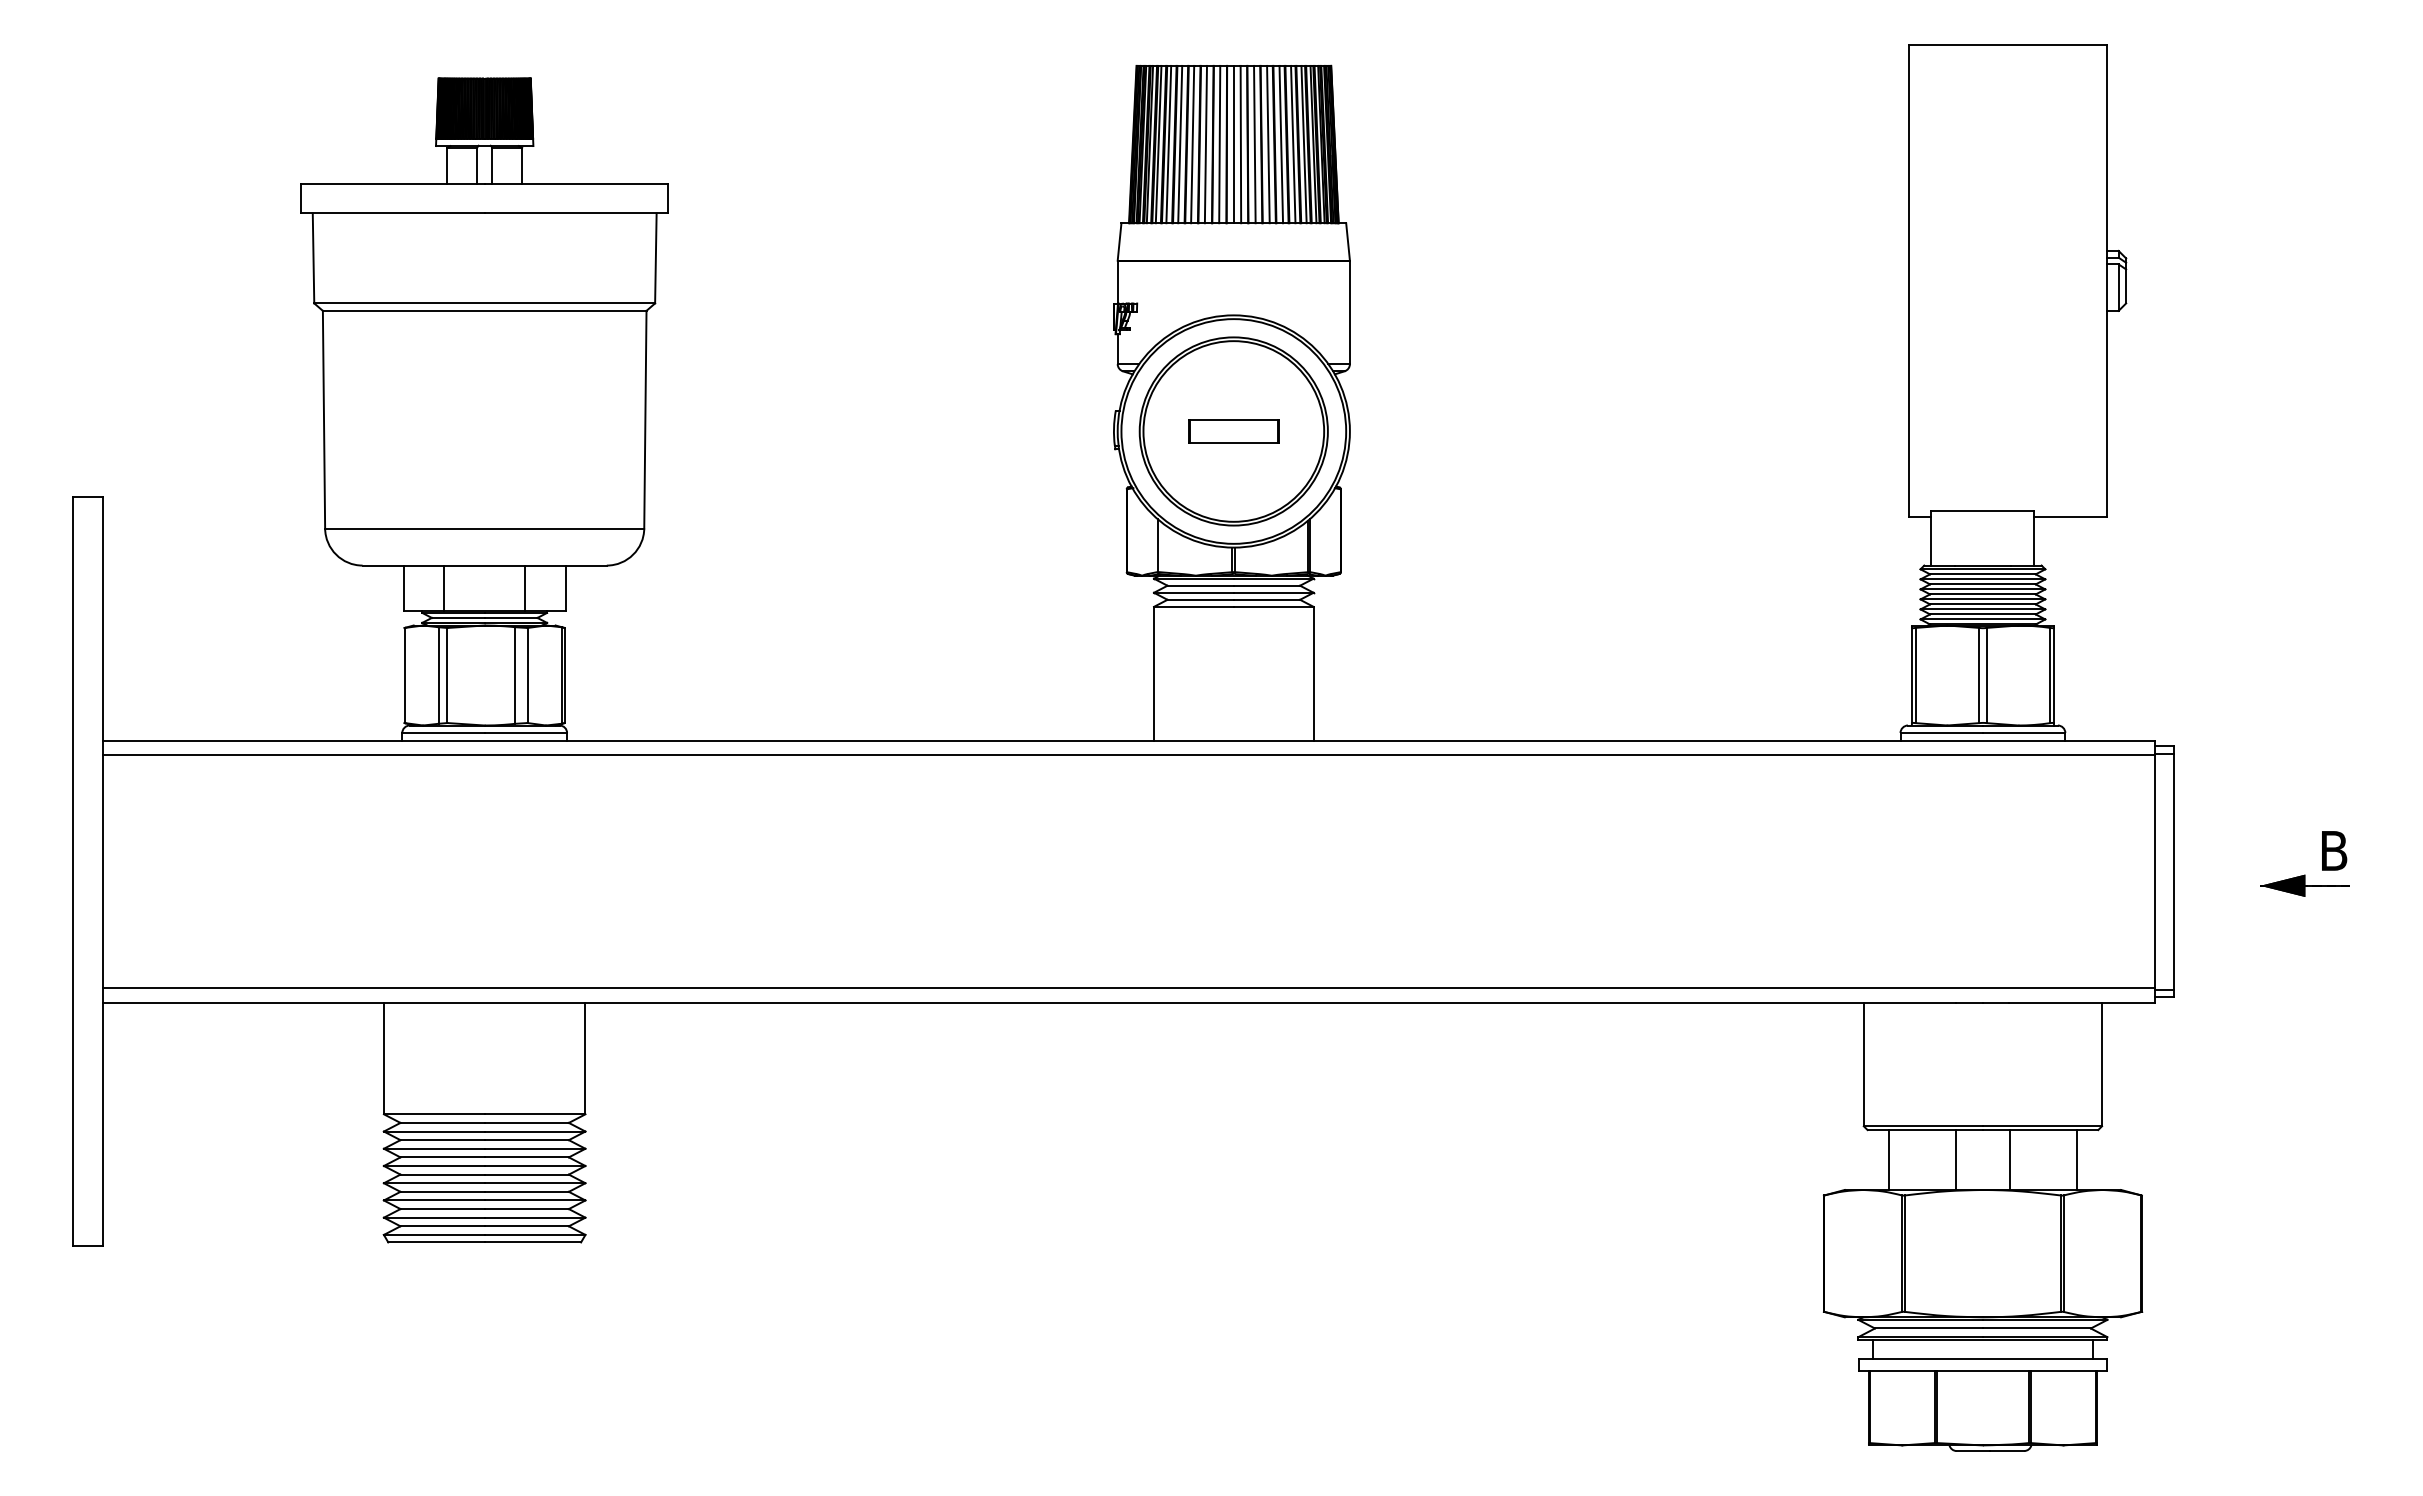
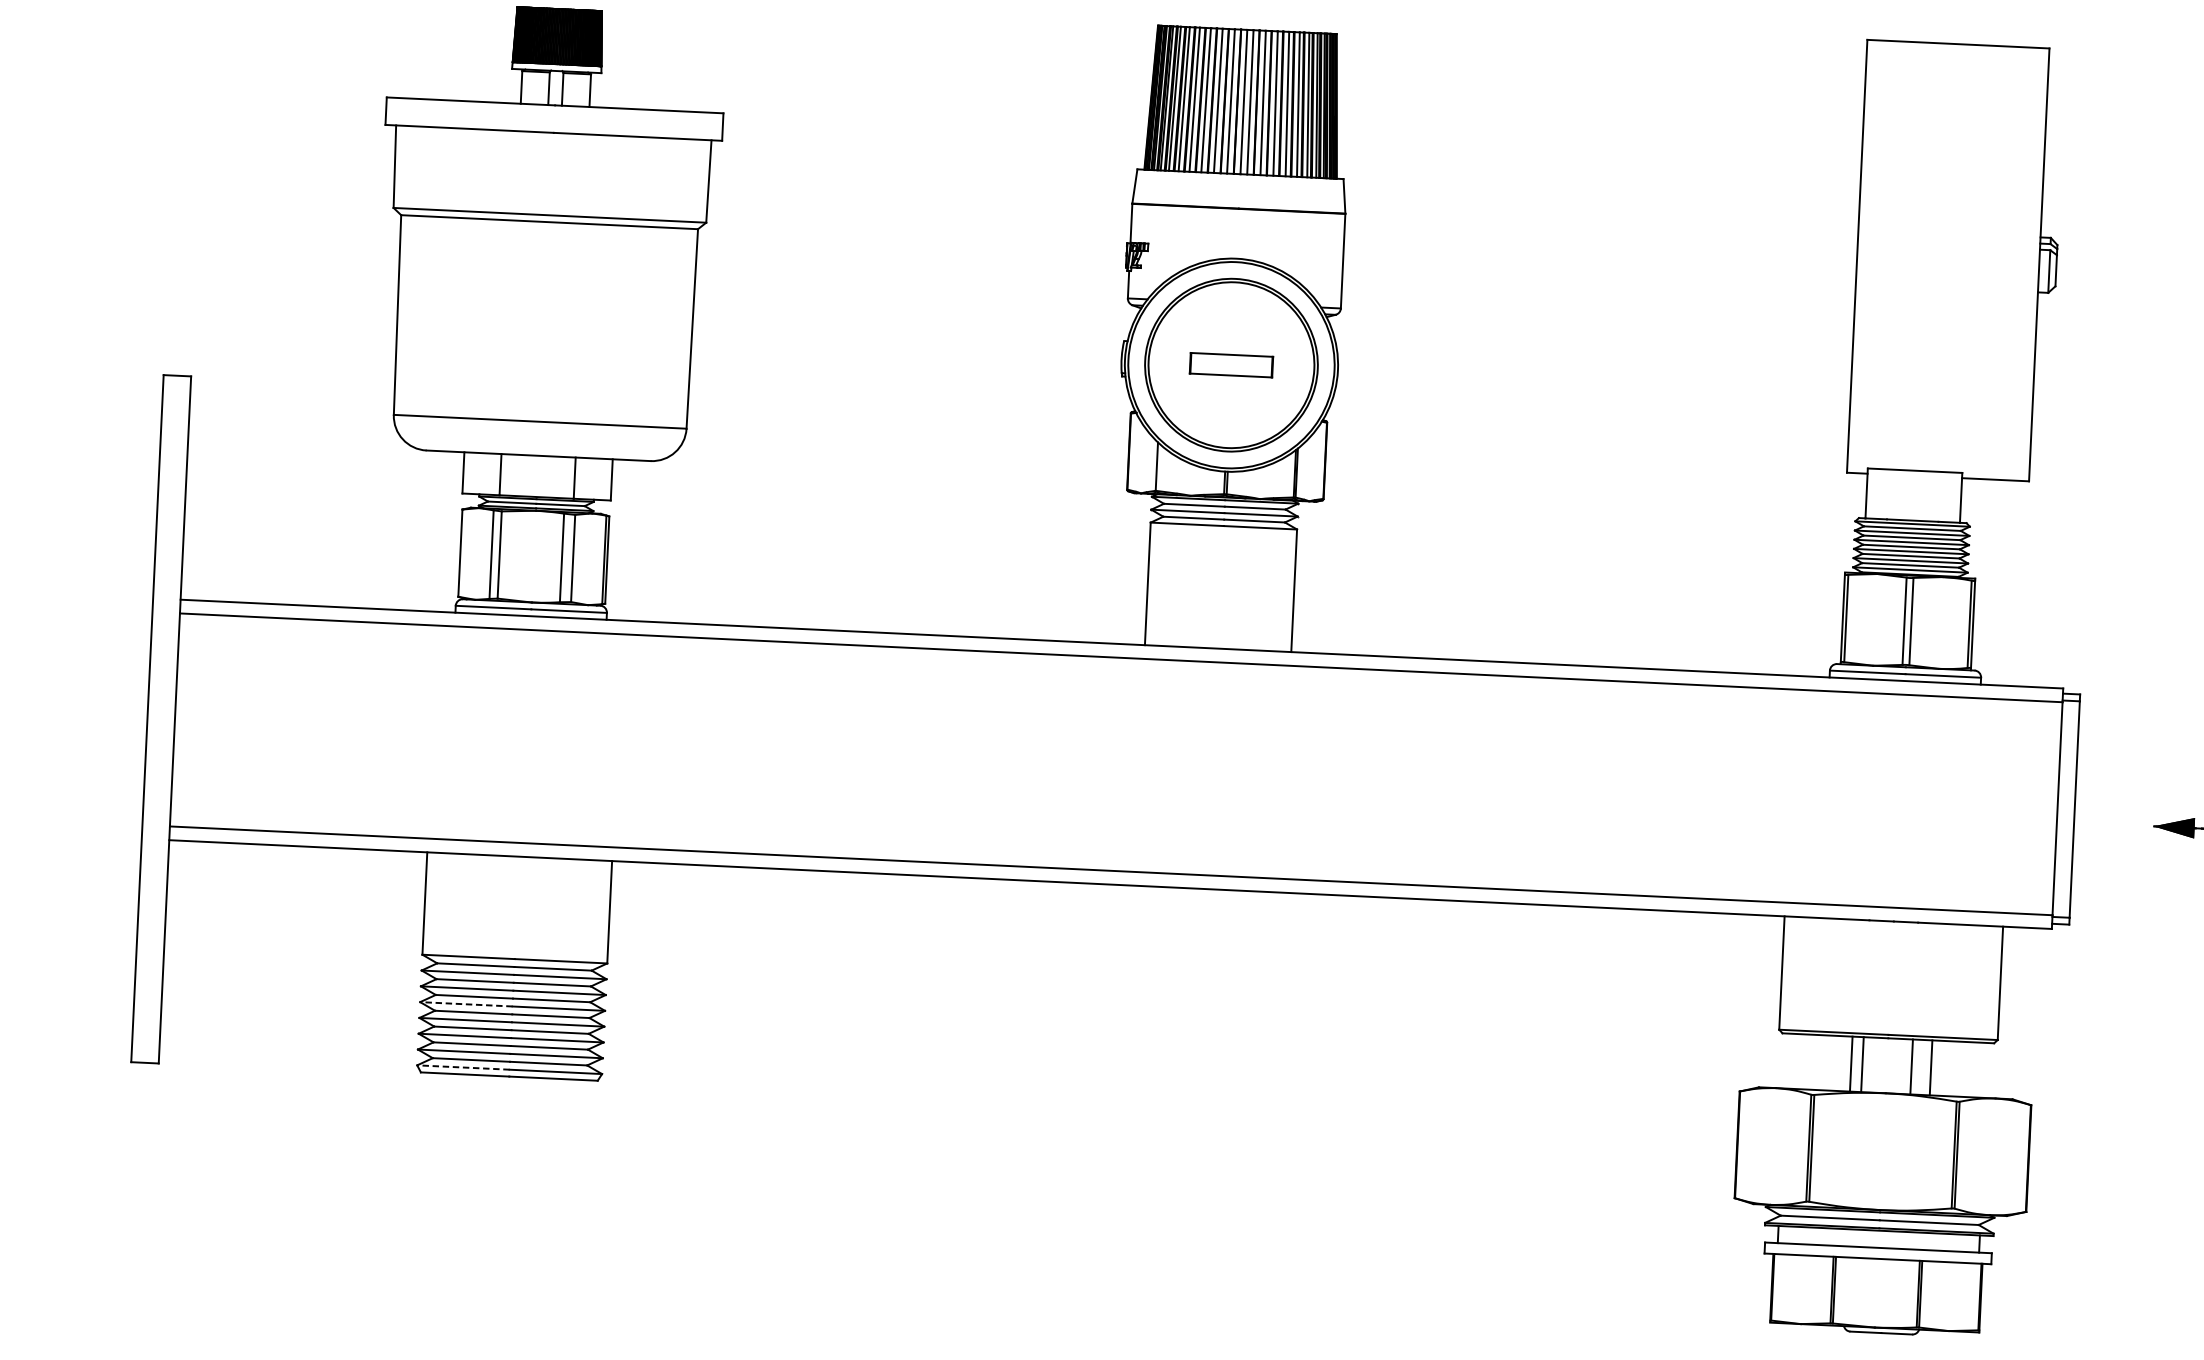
line: (1888, 1159) -> (1850, 1063), moved
line: (2076, 1159) -> (1930, 1067), moved
line: (433, 1166) -> (465, 1004), solid -> dashed
line: (433, 1234) -> (462, 1067), solid -> dashed

